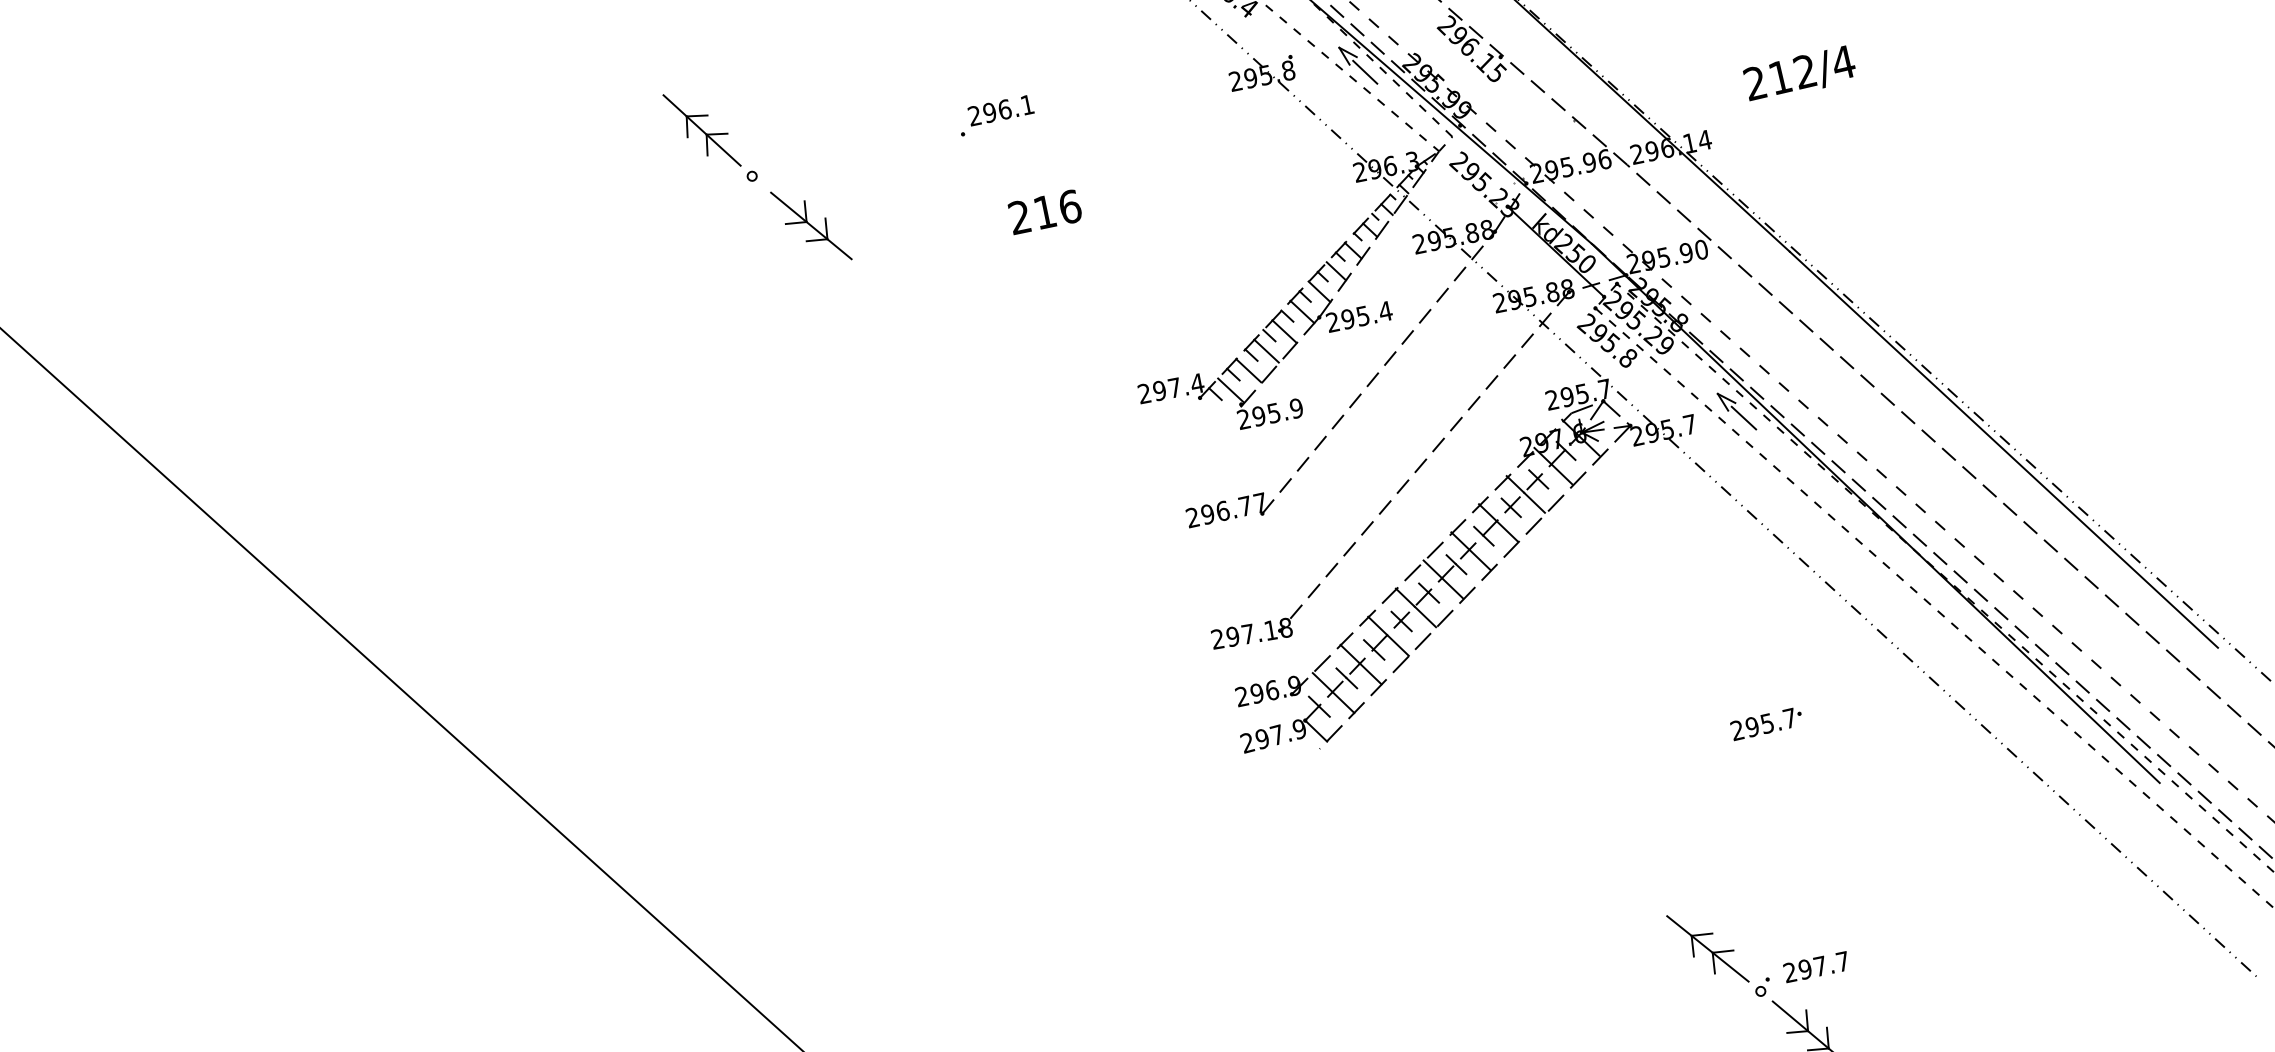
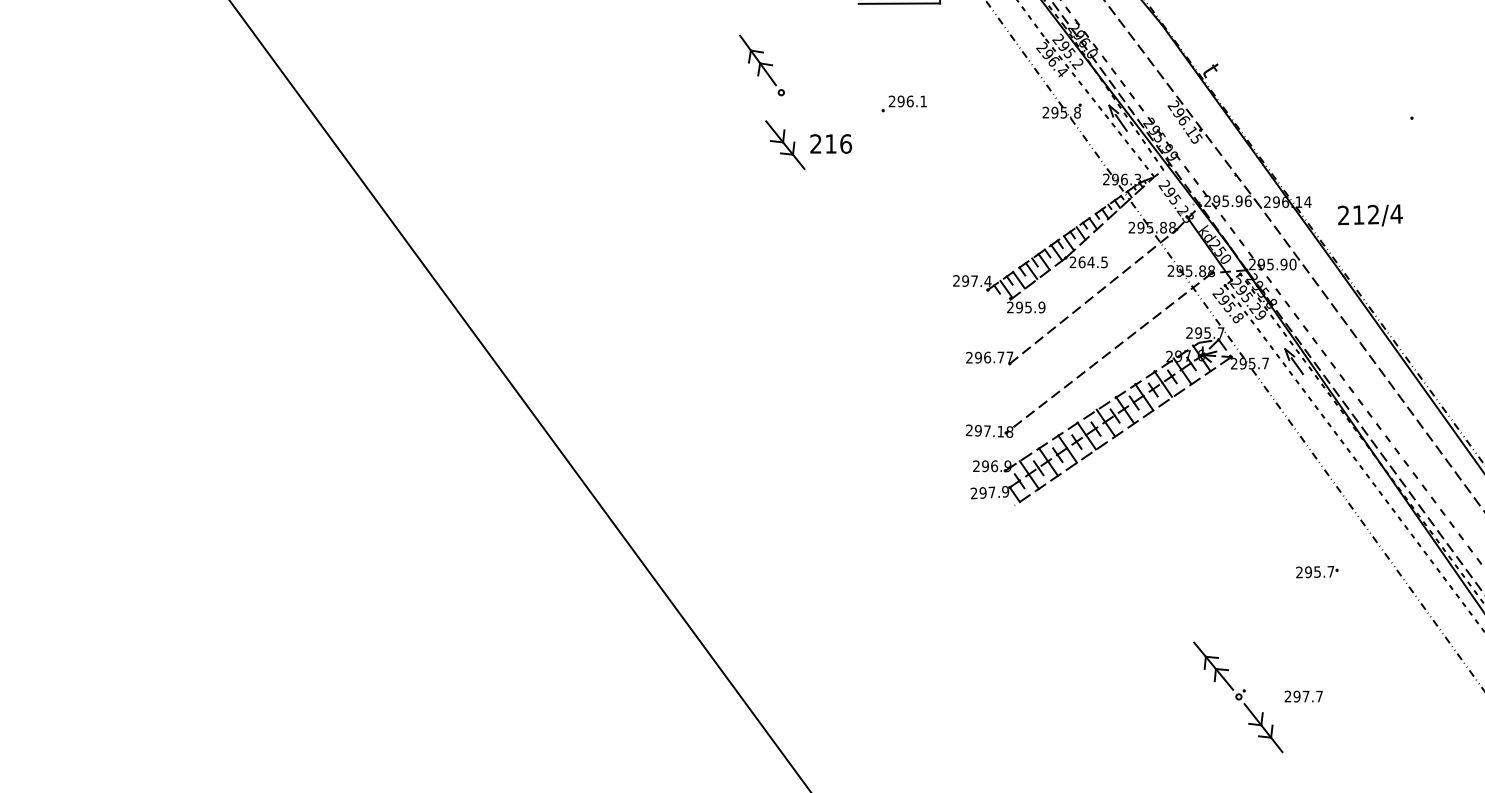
text: (1800, 74) -> (1370, 215), moved
part: (709, 137) -> (761, 65), moved
text: (1043, 211) -> (830, 143), moved
text: (1367, 315) -> (1093, 262), 295.4 -> 264.5
part: (1767, 724) -> (1317, 572), moved
text: (1816, 967) -> (1303, 696), moved

